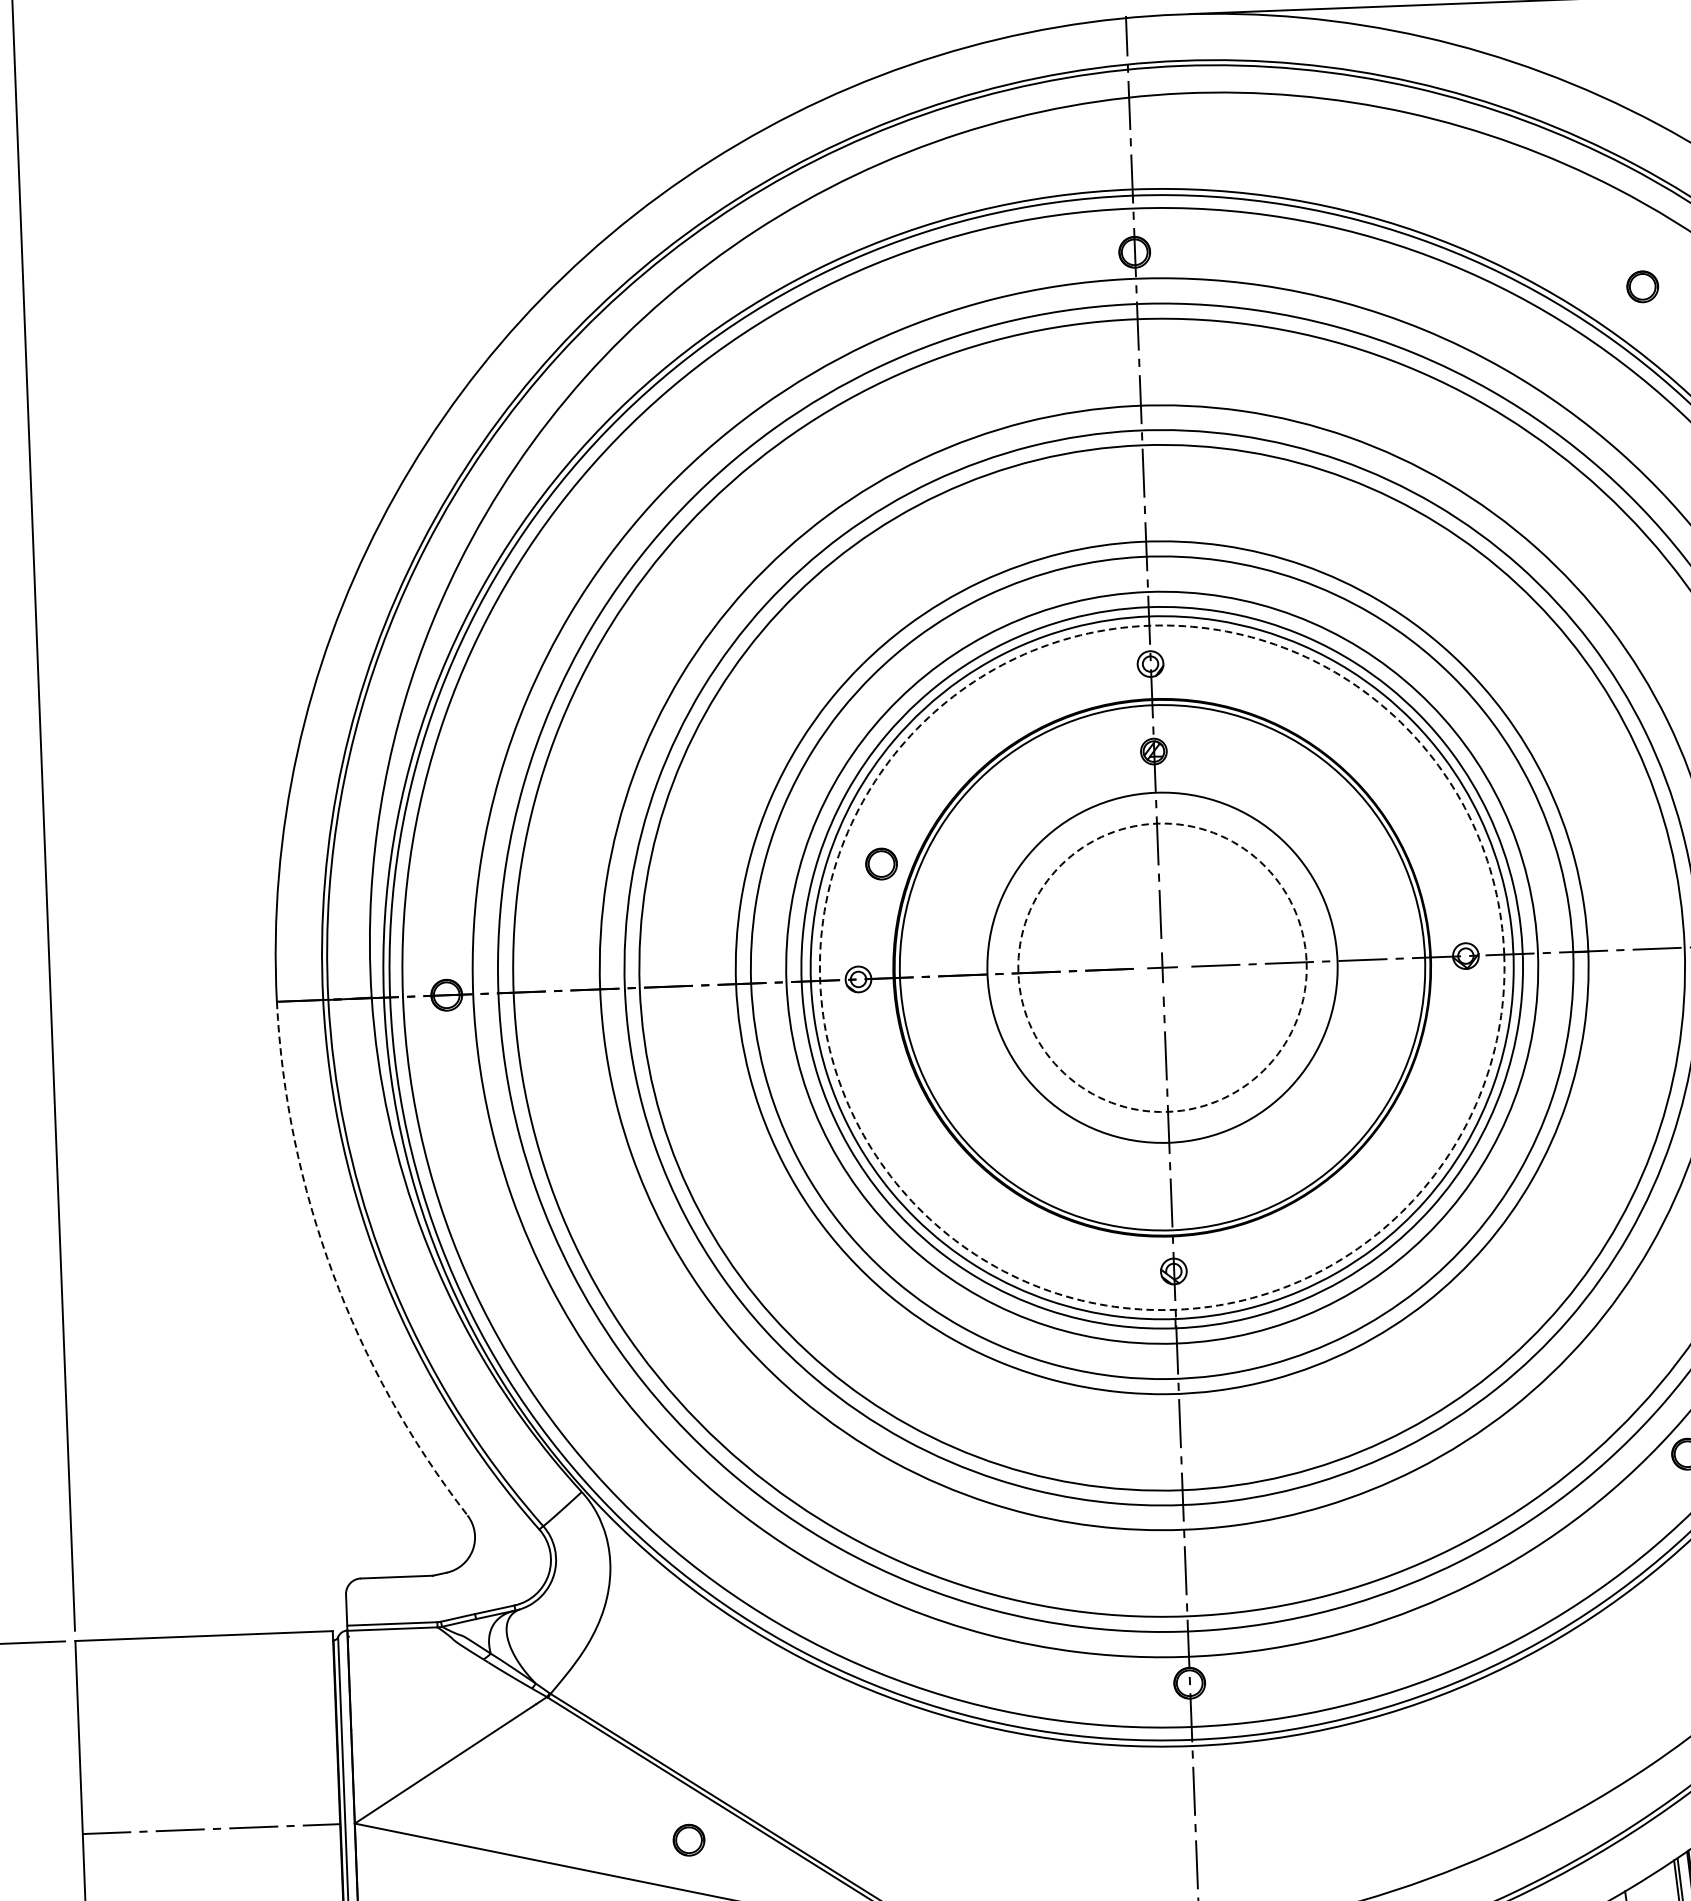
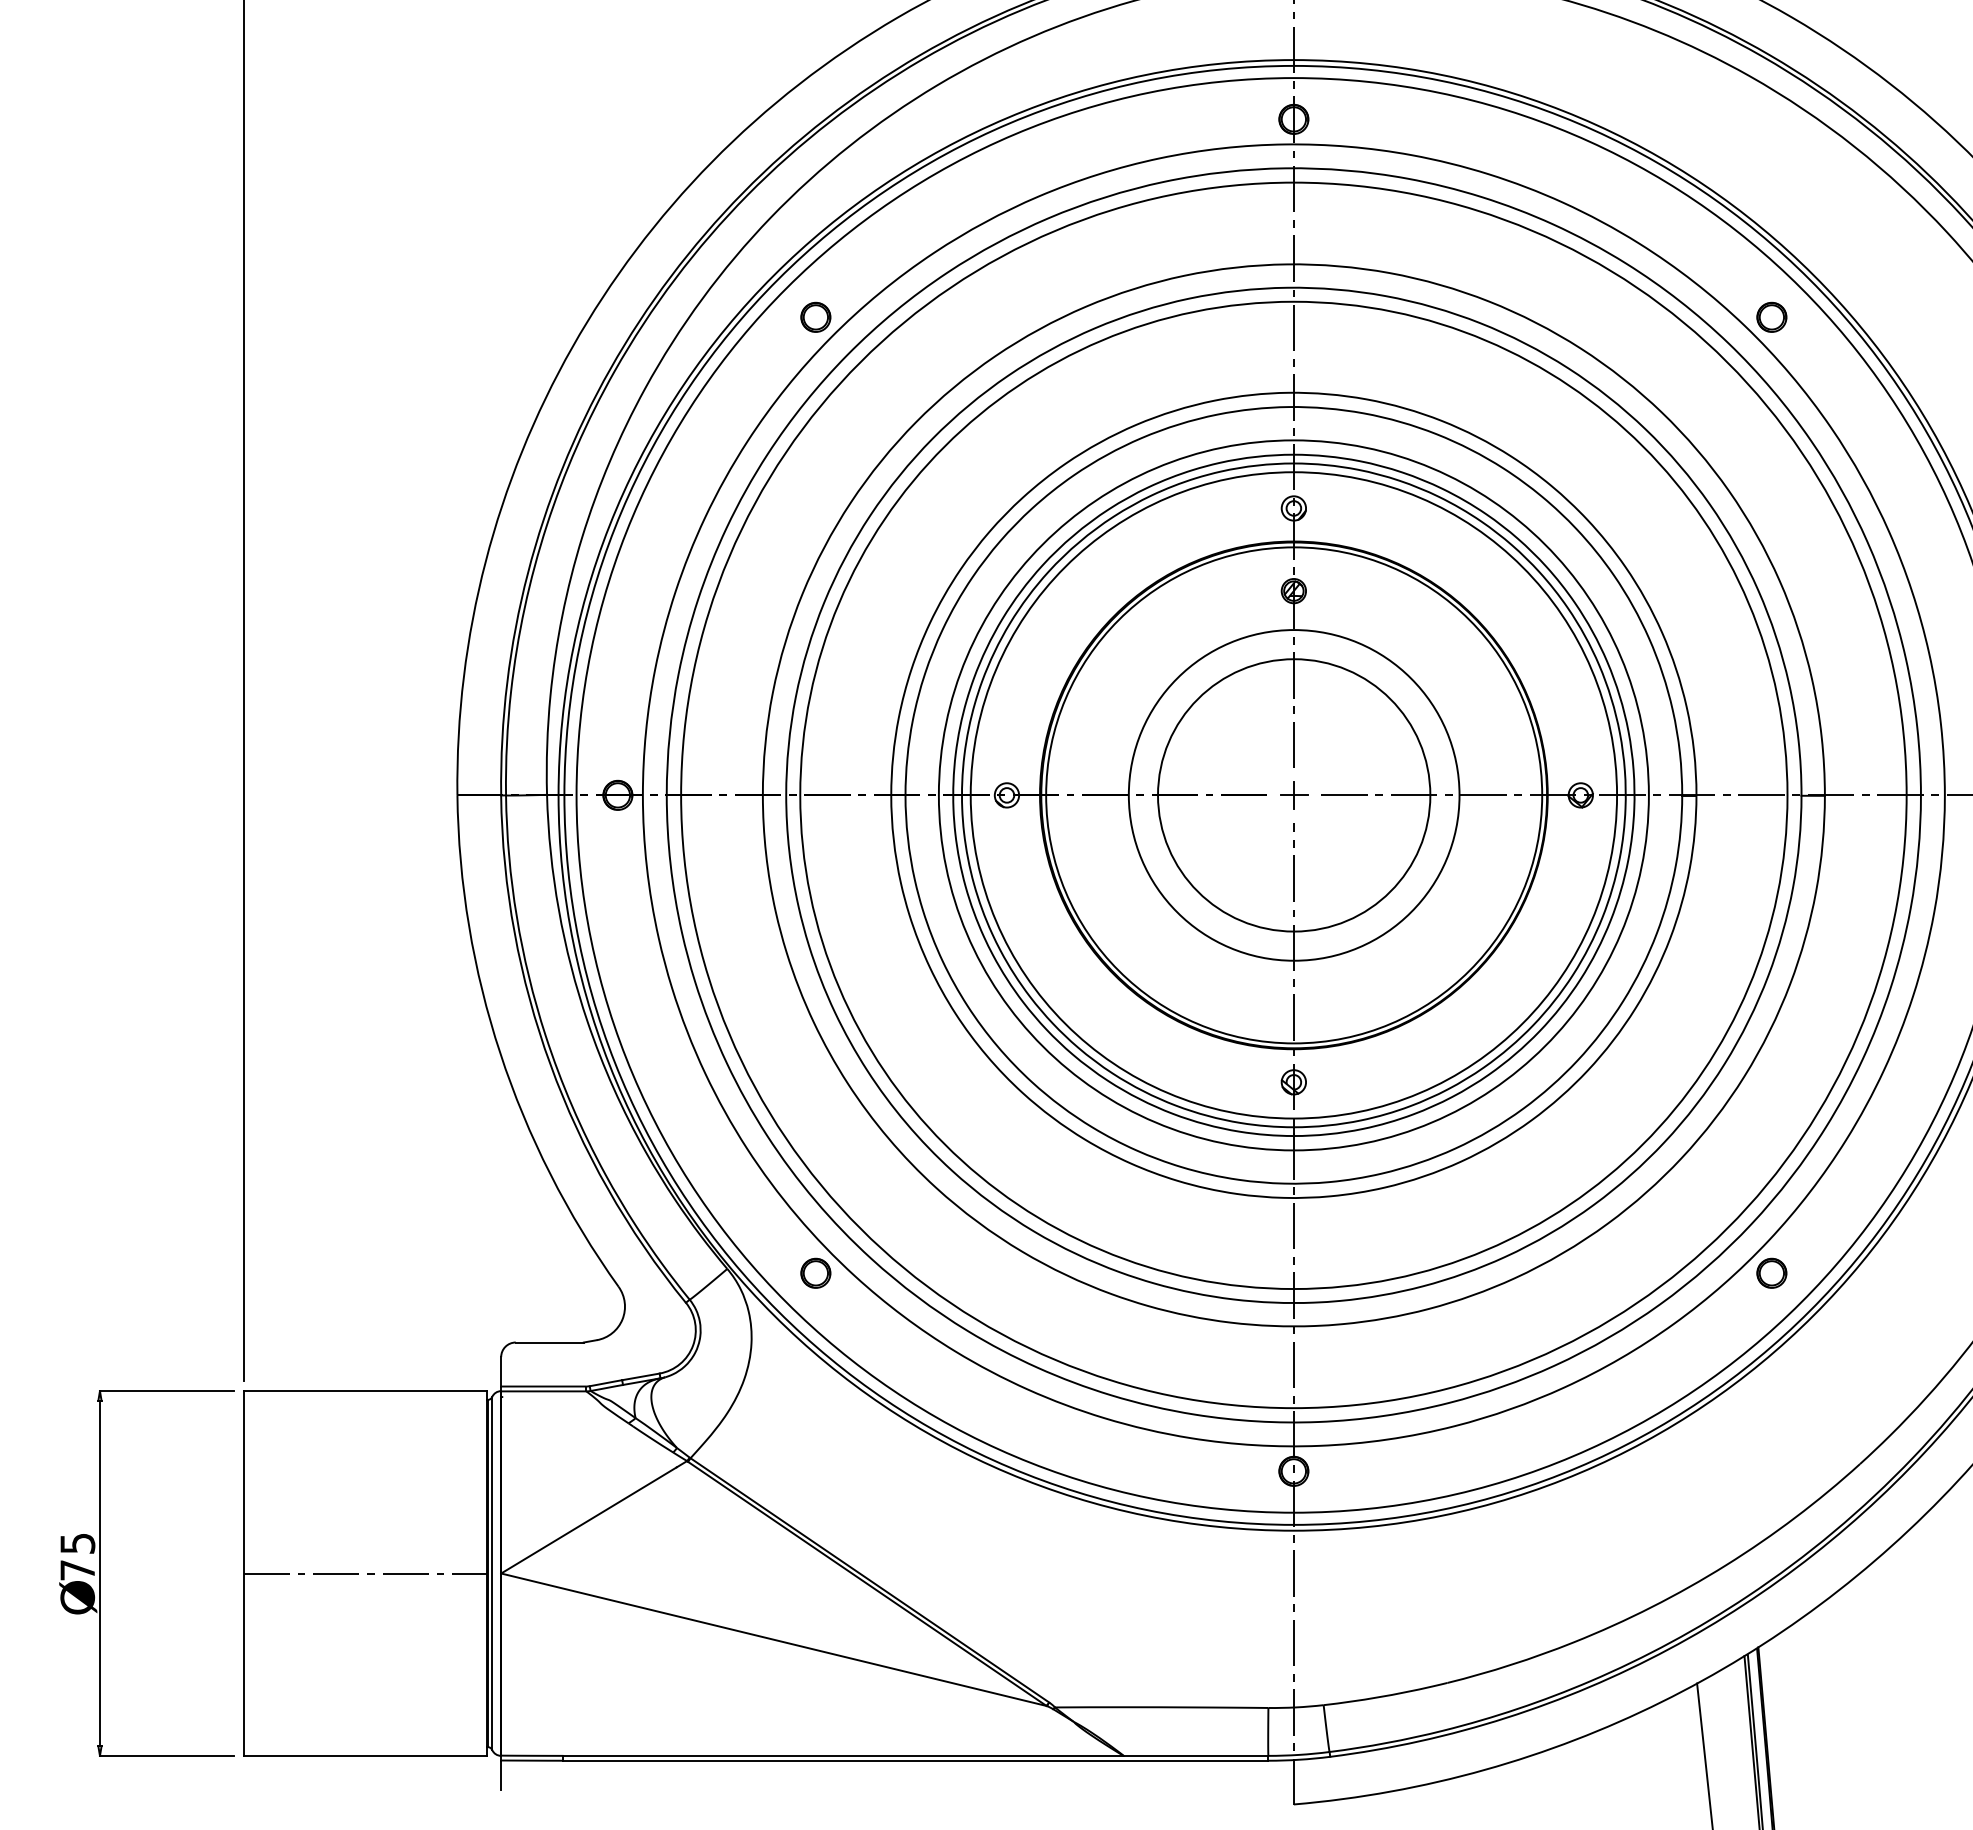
part: (1642, 285) -> (1771, 316), moved
part: (881, 863) -> (815, 316), moved
circle: (1161, 967) -> (1293, 795), dashed -> solid
circle: (1162, 967) -> (1294, 795), dashed -> solid
arc: (332, 1273) -> (500, 1053), dashed -> solid
part: (688, 1839) -> (815, 1272), moved

